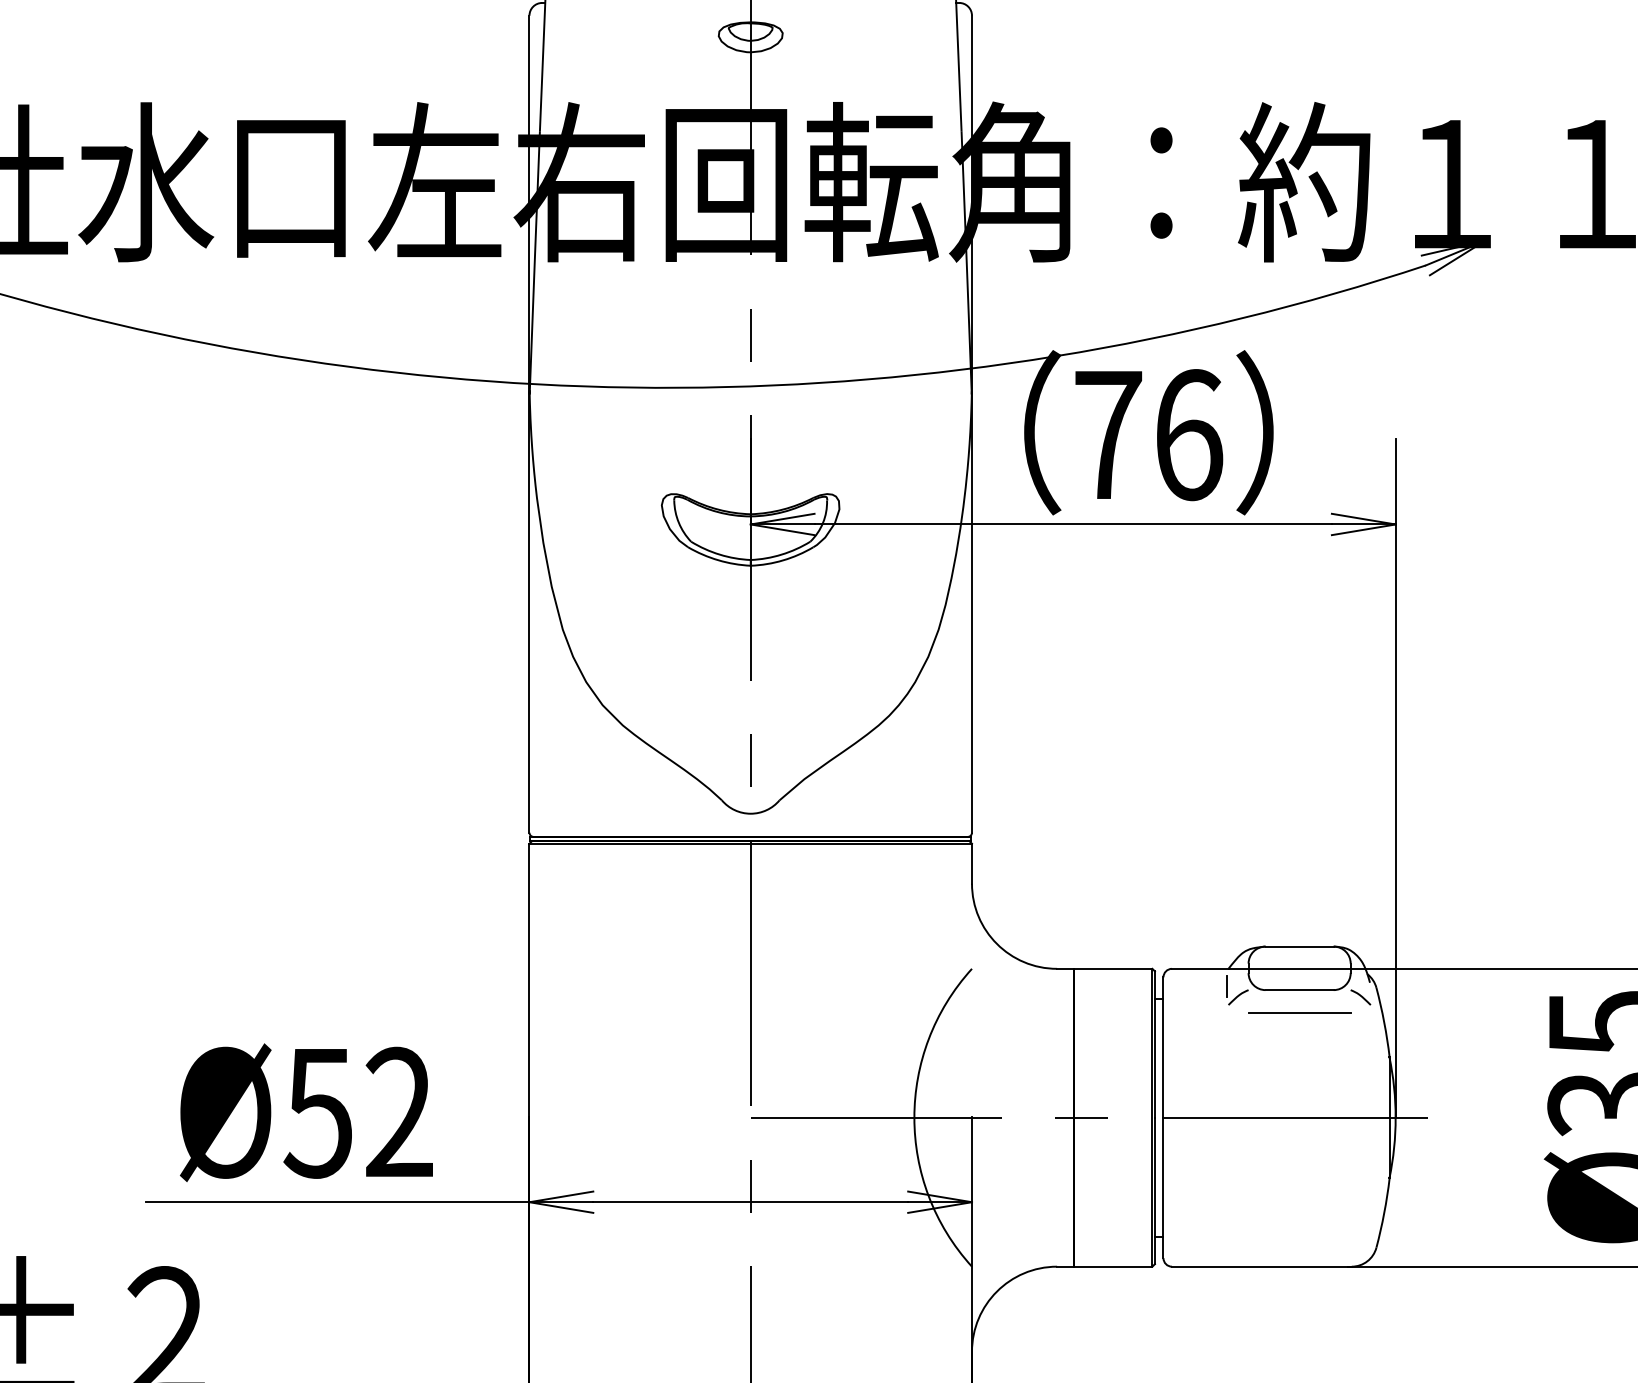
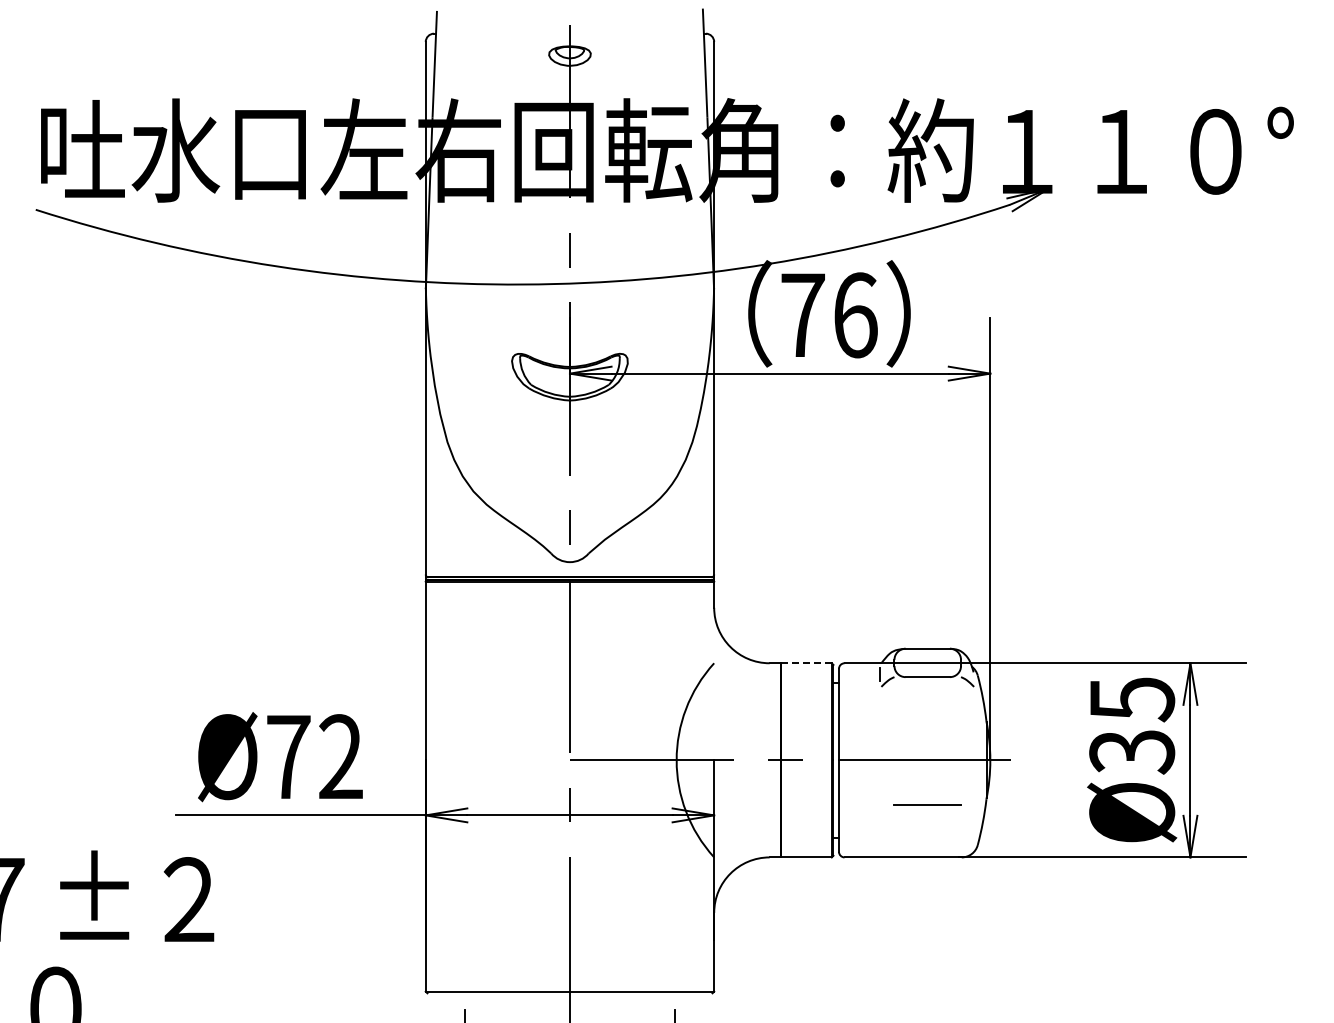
line: (1113, 969) -> (806, 663), solid -> dashed
line: (1299, 1012) -> (927, 804), moved
text: (317, 1113) -> (287, 757), Ø52 -> Ø72

